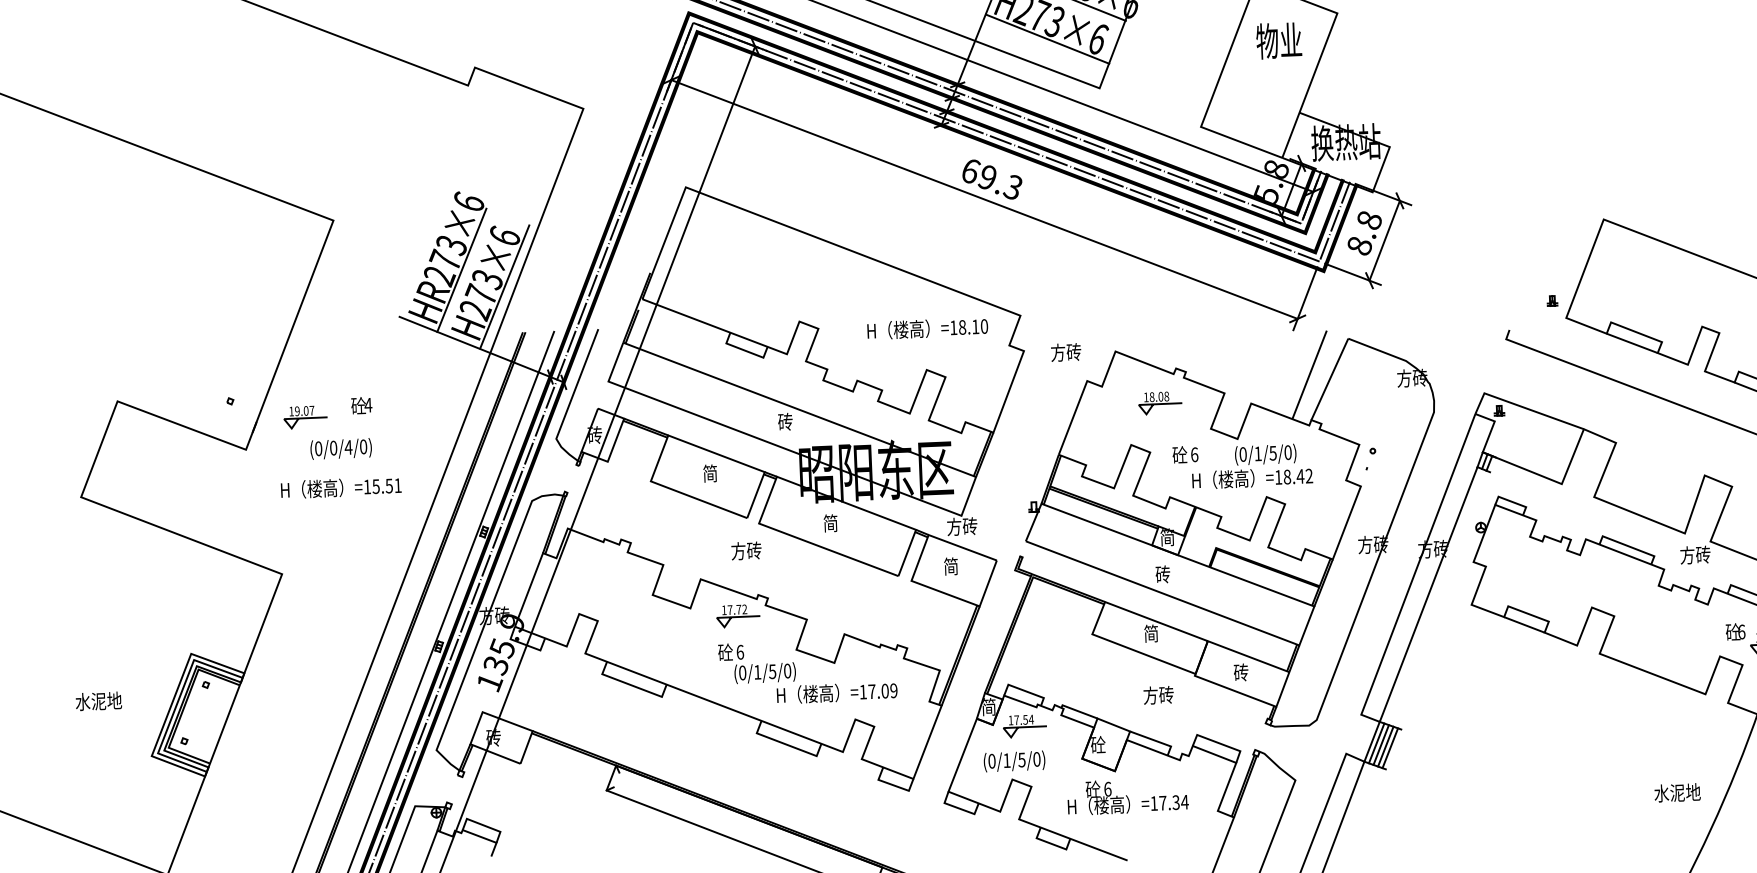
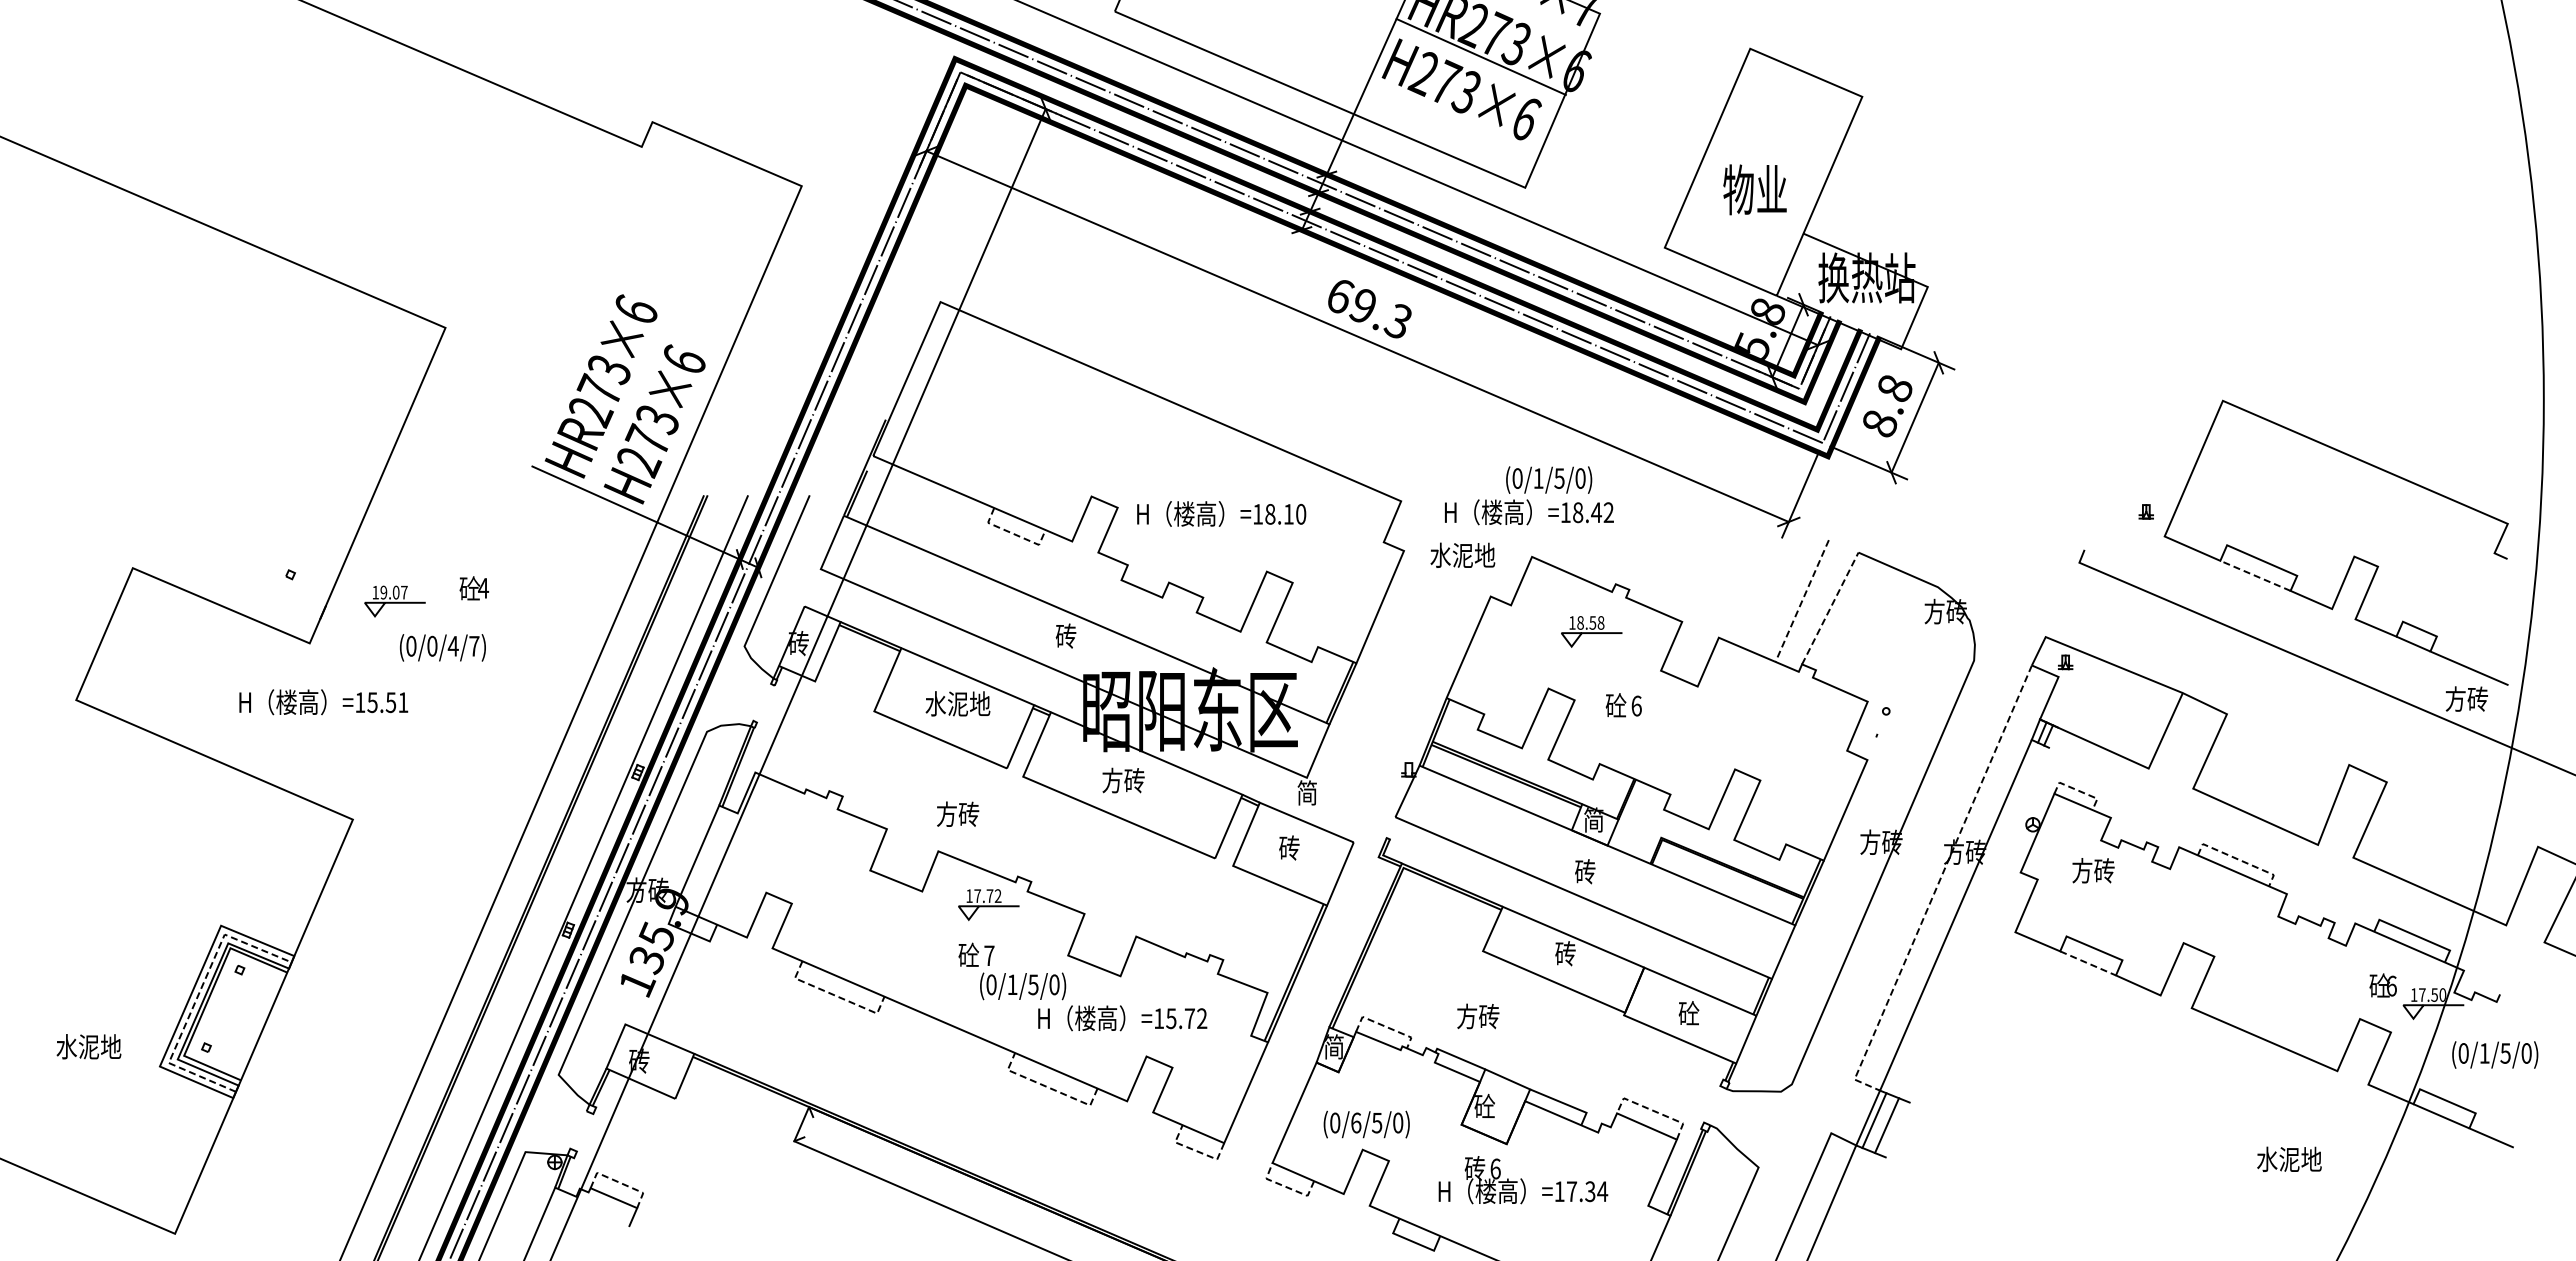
line: (1047, 38) -> (1455, 115), removed
text: (1278, 40) -> (1754, 189), moved
line: (462, 269) -> (622, 404), removed
line: (504, 286) -> (681, 430), removed
text: (927, 328) -> (1221, 513), moved
line: (1632, 343) -> (2255, 575), solid -> dashed
line: (744, 350) -> (1013, 533), solid -> dashed
text: (1065, 351) -> (1462, 554), 方砖 -> 水泥地
line: (1309, 375) -> (1802, 601), solid -> dashed
line: (1330, 379) -> (1830, 608), solid -> dashed
text: (1160, 396) -> (1592, 622), 18.08 -> 18.58
text: (363, 446) -> (474, 645), (0/0/4/0) -> (0/0/4/7)
text: (1252, 466) -> (1529, 495), moved
text: (709, 473) -> (957, 703), 简 -> 水泥地
text: (341, 488) -> (323, 702), moved
line: (1512, 501) -> (2078, 790), solid -> dashed
text: (830, 523) -> (1123, 780), 简 -> 方砖
text: (962, 526) -> (1307, 792), 方砖 -> 简
line: (1628, 546) -> (2238, 859), solid -> dashed
text: (746, 550) -> (958, 813), moved
text: (1695, 554) -> (2093, 870), moved
text: (951, 566) -> (1289, 847), 简 -> 砖
line: (1414, 573) -> (1937, 885), solid -> dashed
line: (1524, 624) -> (2088, 963), solid -> dashed
text: (1151, 633) -> (1565, 953), 简 -> 砖
text: (740, 652) -> (989, 955), 6 -> 7
text: (1240, 672) -> (1688, 1013), 砖 -> 砼
line: (632, 685) -> (836, 995), solid -> dashed
line: (1025, 690) -> (1385, 1026), solid -> dashed
text: (882, 691) -> (1186, 1018), =17.09 -> =15.72
text: (1158, 695) -> (1478, 1016), moved
text: (98, 701) -> (88, 1046), moved
line: (175, 707) -> (196, 999), solid -> dashed
part: (1025, 725) -> (1383, 1075), removed
line: (1218, 743) -> (1653, 1111), solid -> dashed
line: (787, 744) -> (1049, 1087), solid -> dashed
line: (1381, 744) -> (1880, 1122), removed
line: (1390, 747) -> (1893, 1127), removed
text: (1007, 760) -> (1356, 1122), (0/1/5/0) -> (0/6/5/0)
line: (893, 785) -> (1195, 1150), solid -> dashed
text: (1092, 789) -> (1474, 1168), 砼 -> 砖
text: (1677, 792) -> (2289, 1158), moved
line: (959, 808) -> (1286, 1187), solid -> dashed
line: (483, 825) -> (620, 1183), solid -> dashed

